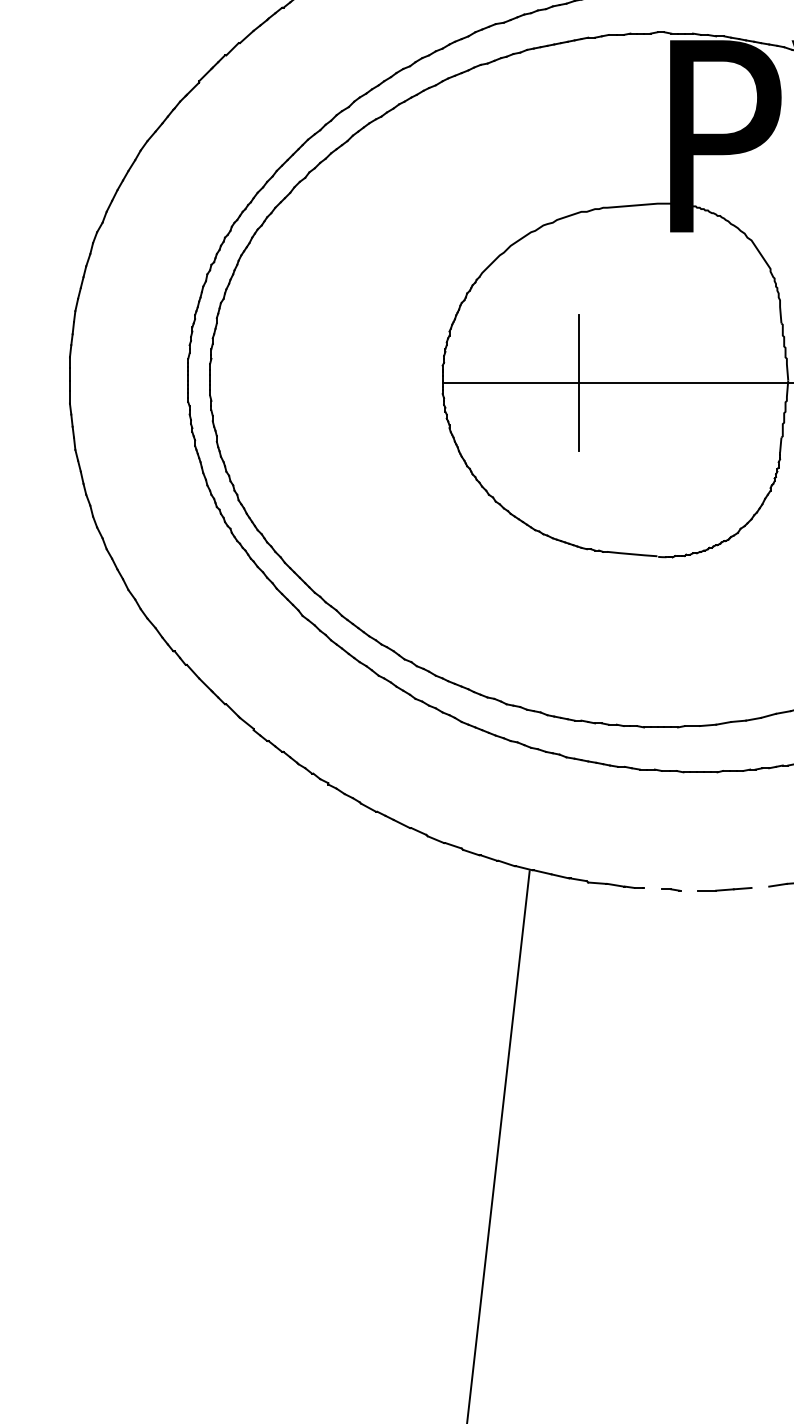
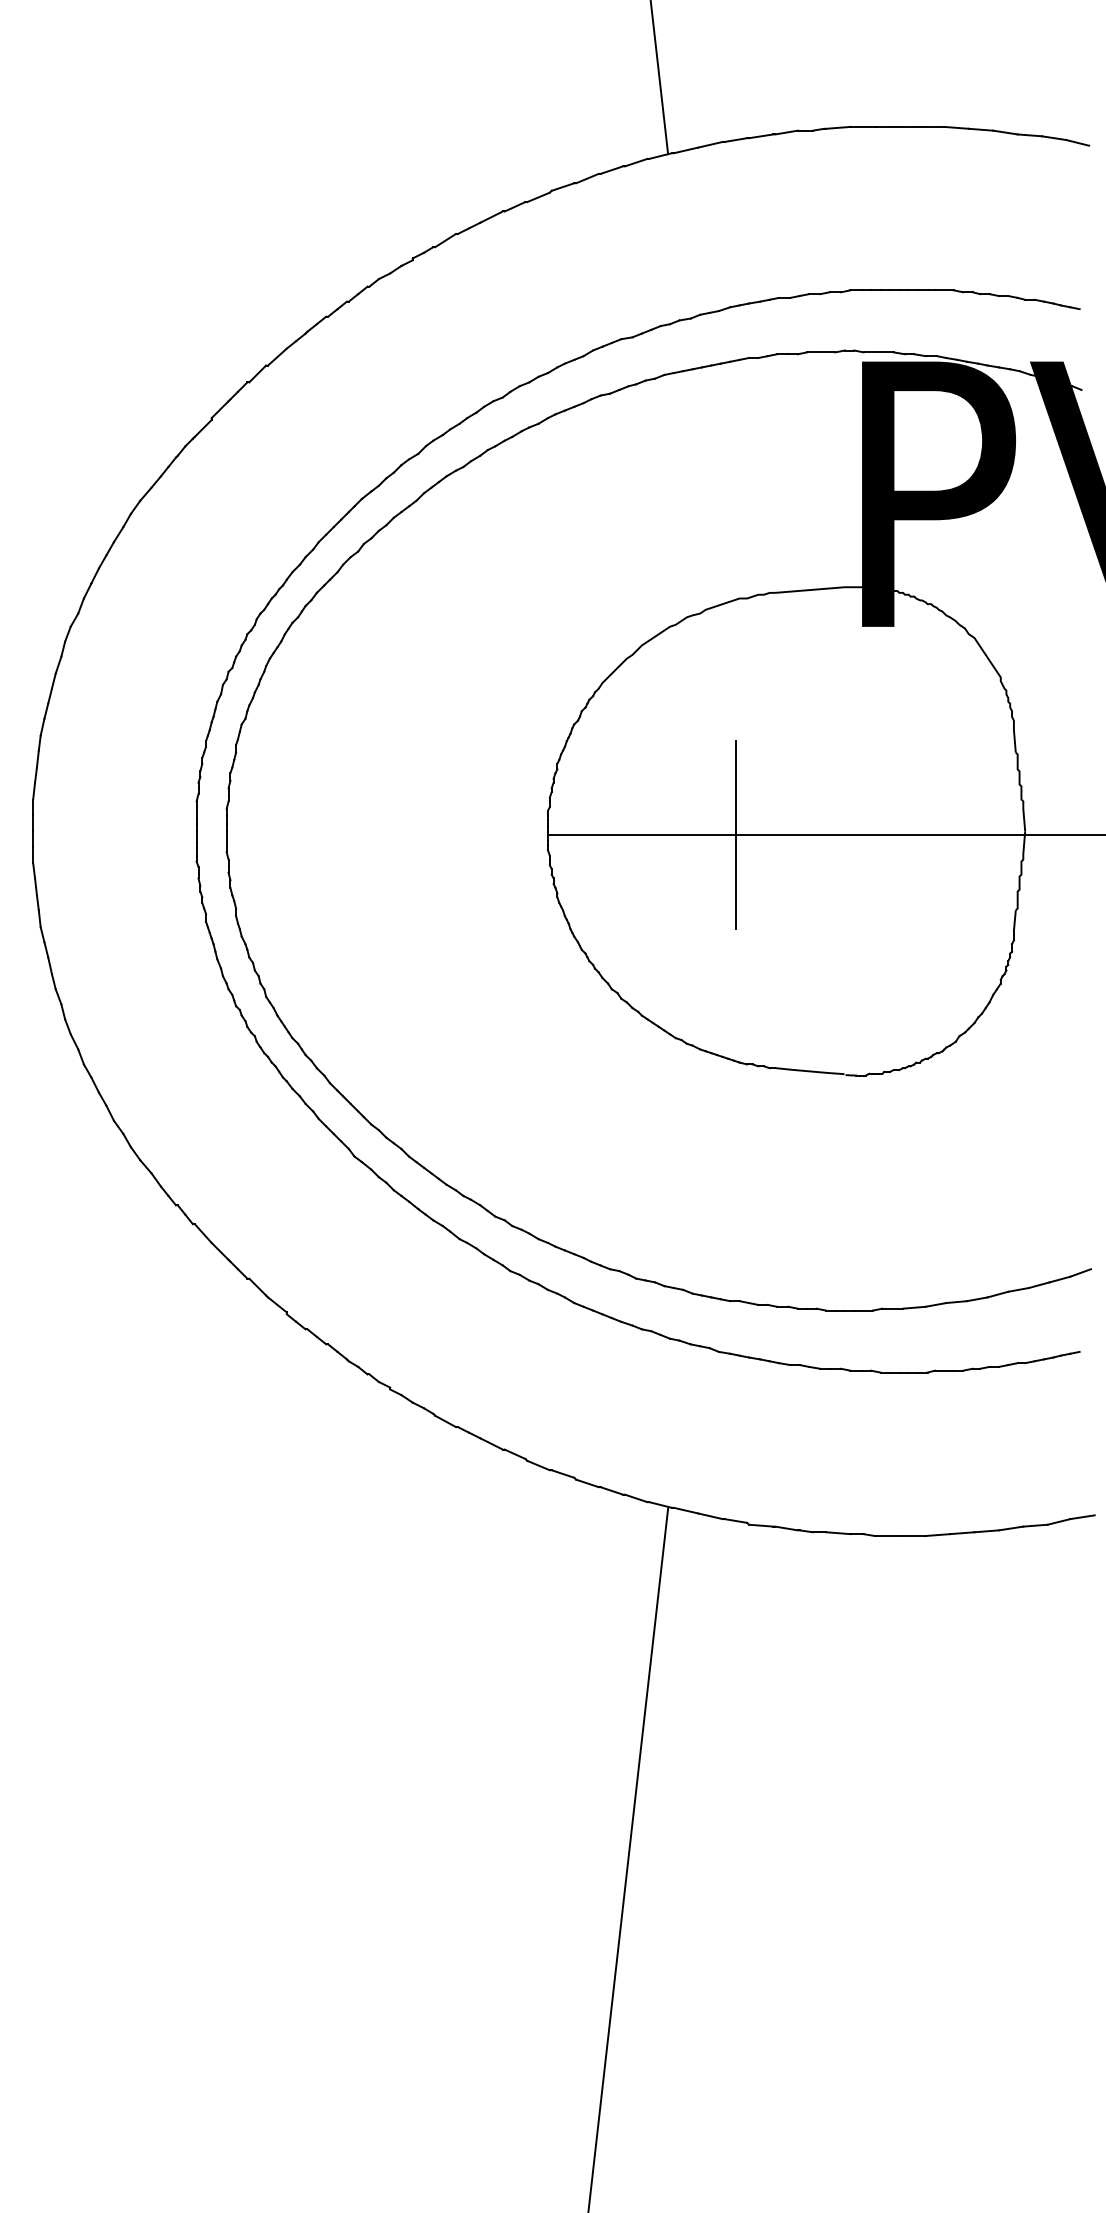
line: (760, 887) -> (986, 1531), added
line: (653, 888) -> (838, 1533), added
line: (689, 891) -> (888, 1536), added

